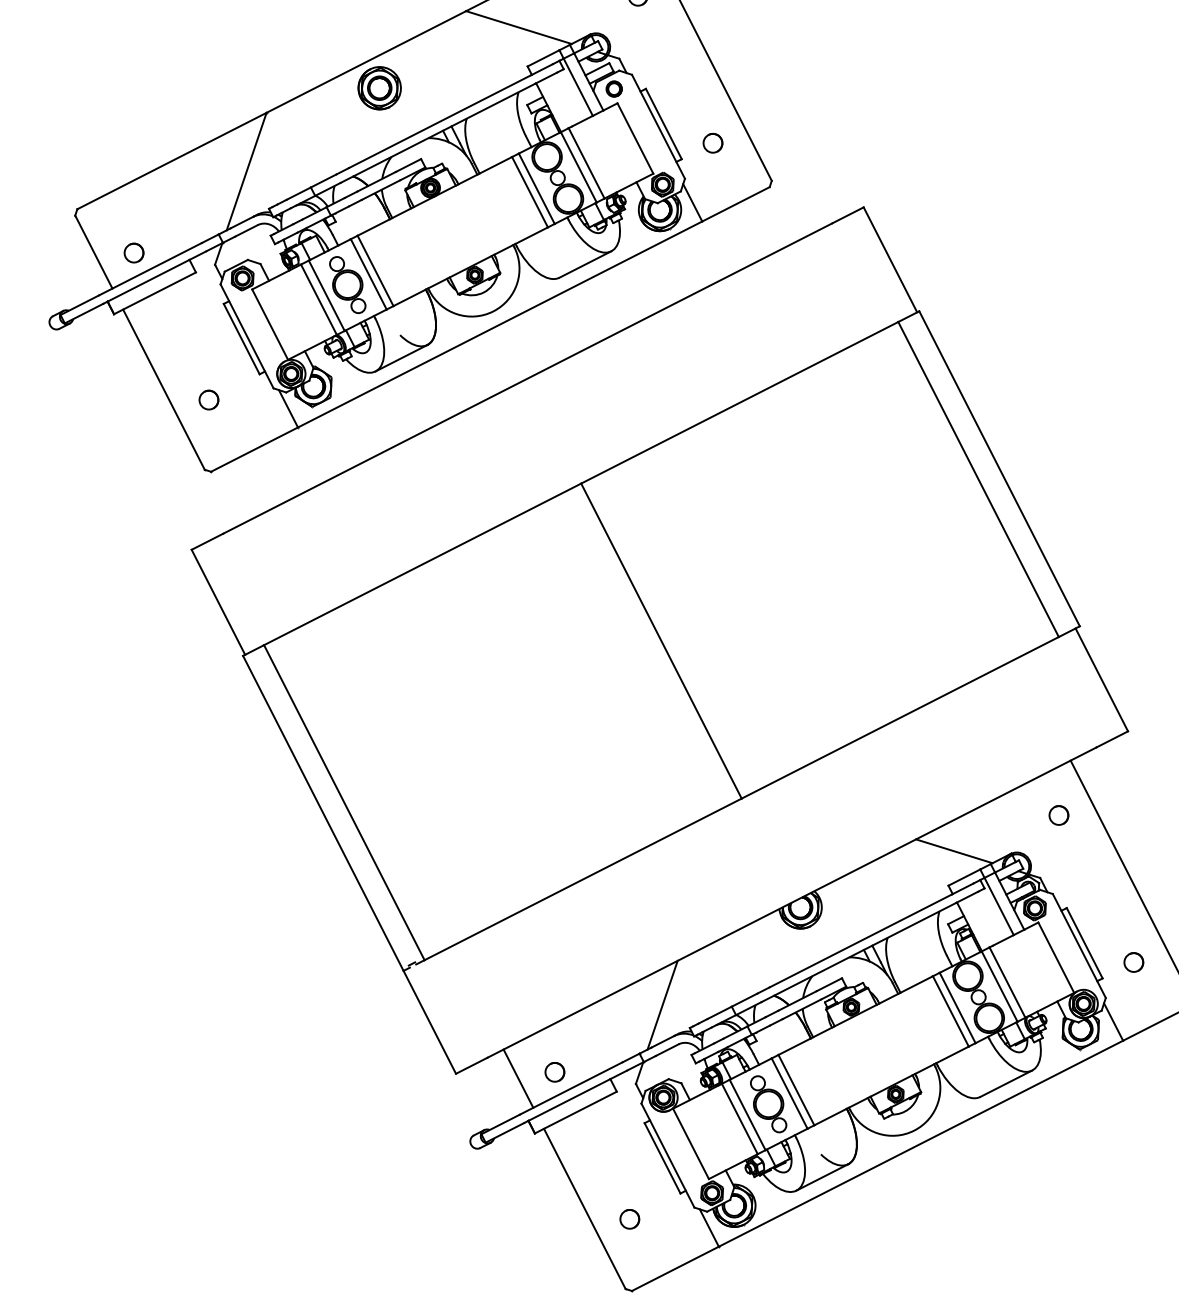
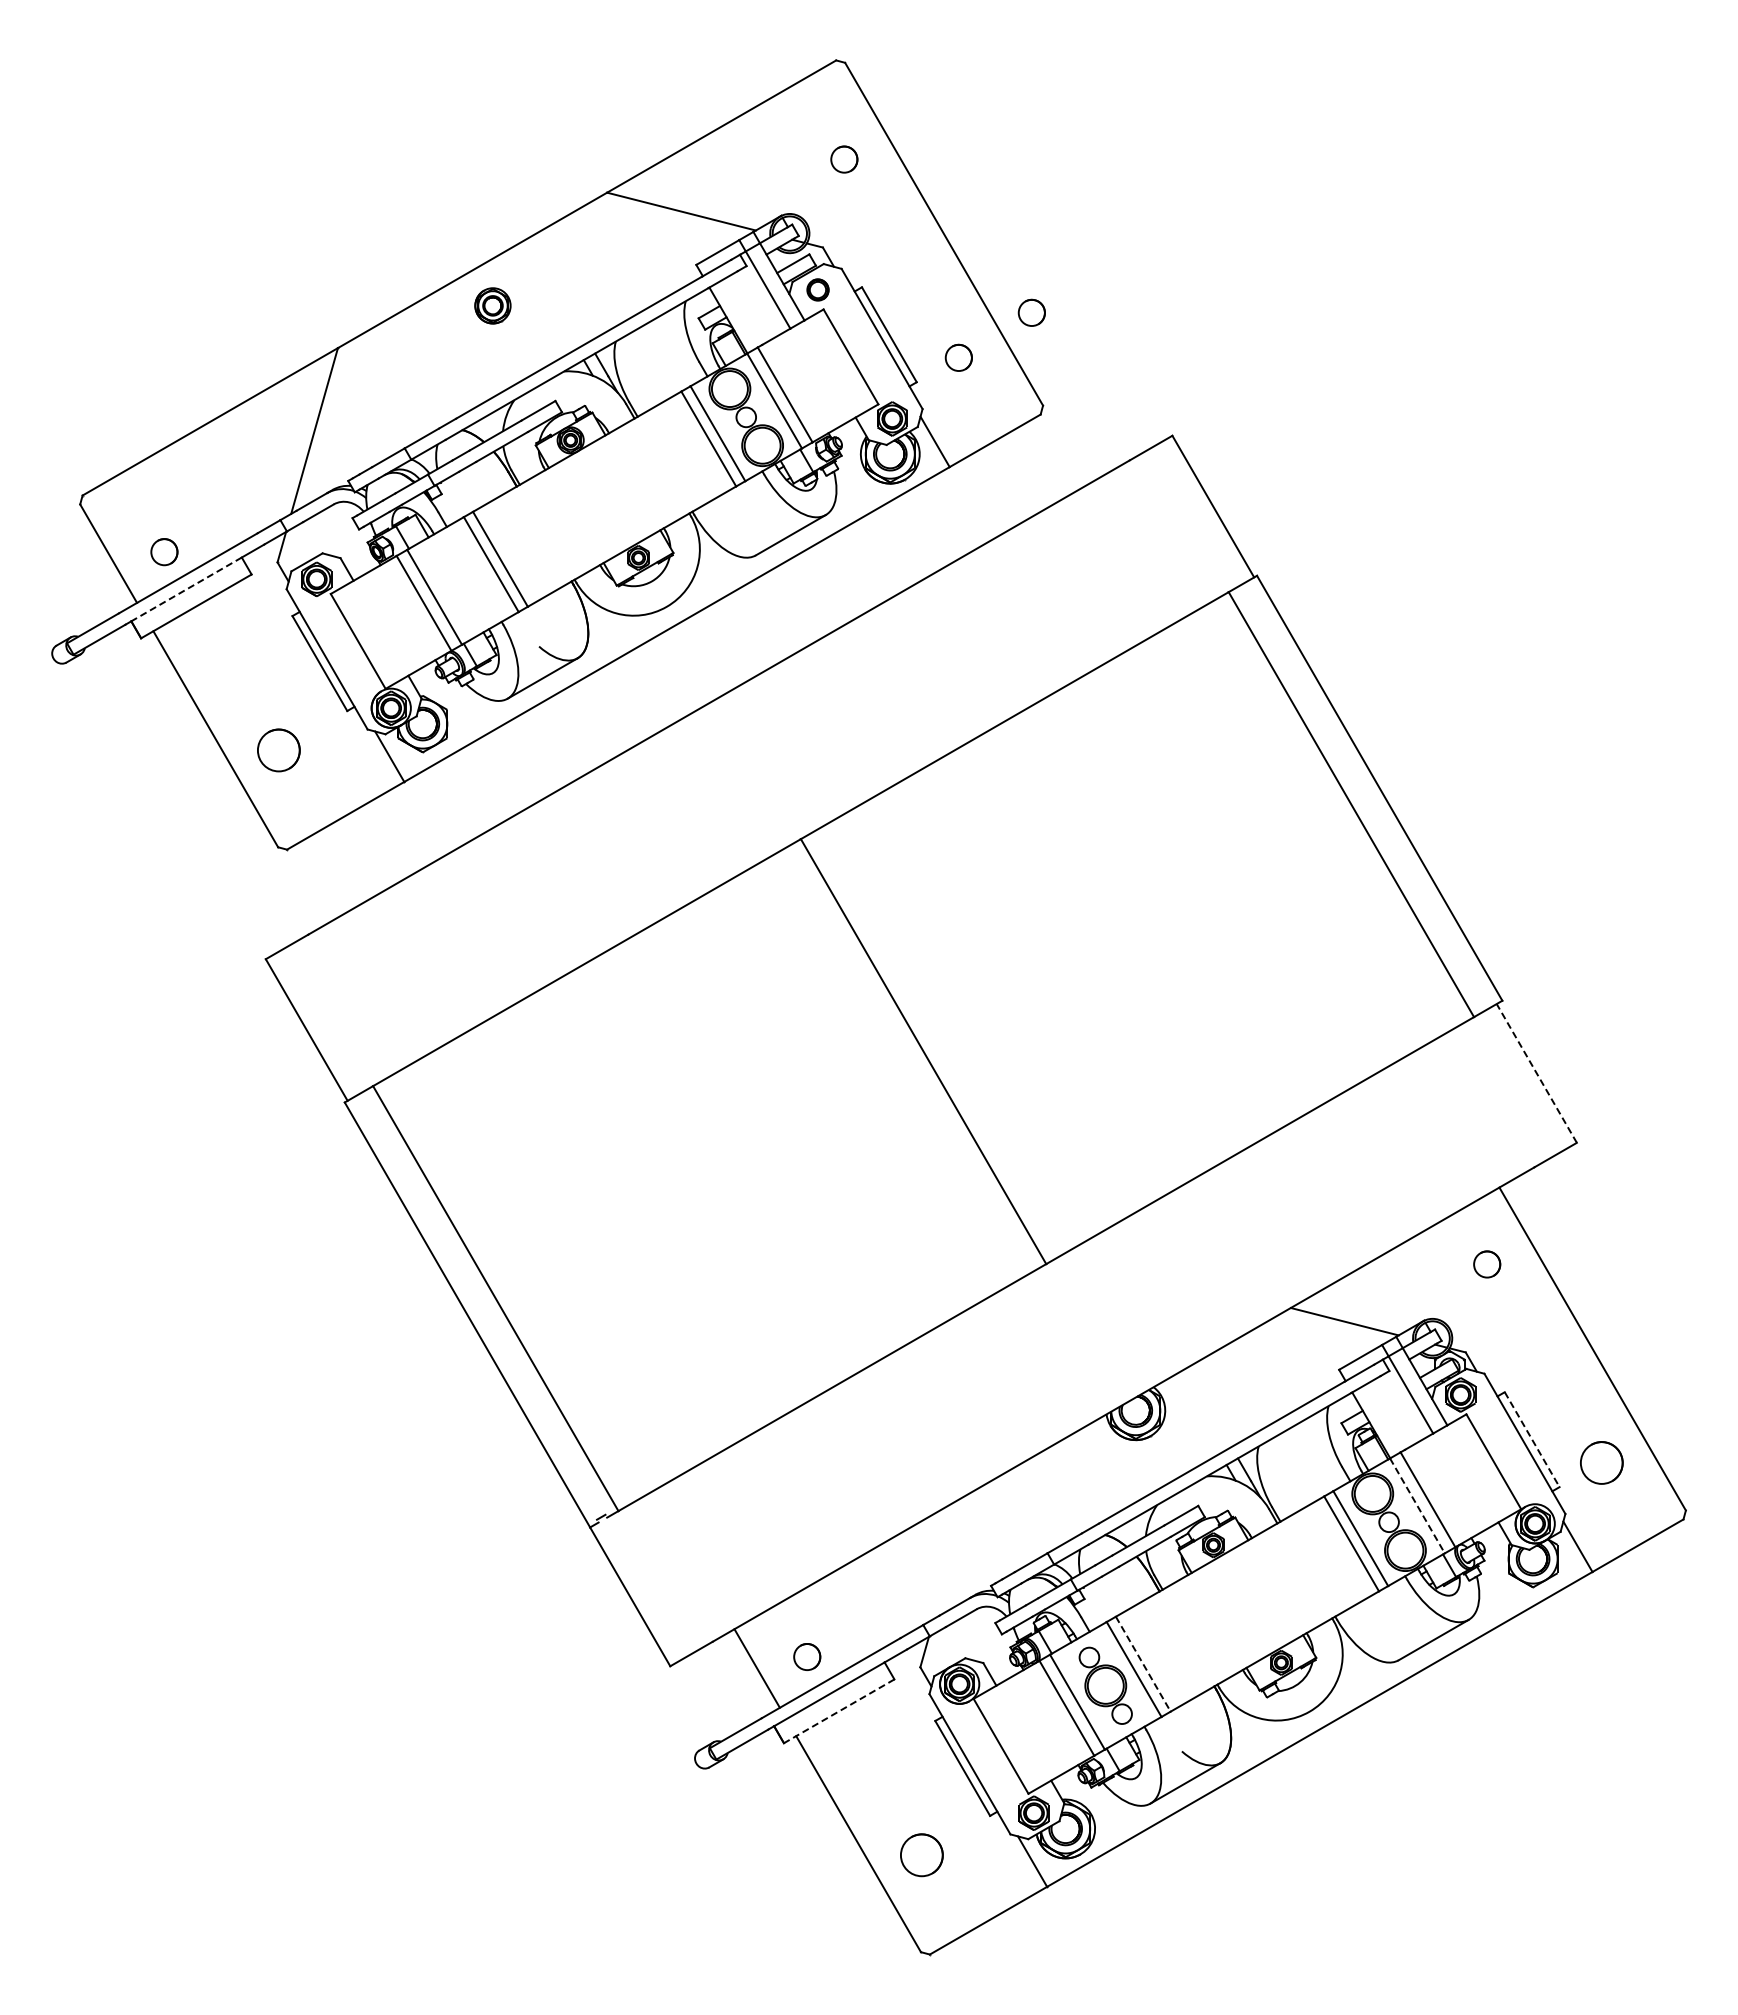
part: (379, 88) -> (492, 305), size x0.6
circle: (766, 113) -> (1031, 312), added
line: (148, 280) -> (186, 589), solid -> dashed
part: (347, 284) -> (462, 580), removed
circle: (208, 400) -> (278, 750), size x1.6
line: (1101, 679) -> (1536, 1073), solid -> dashed
line: (1084, 943) -> (1532, 1439), solid -> dashed
circle: (1133, 962) -> (1601, 1462), size x1.6
line: (999, 986) -> (1417, 1505), solid -> dashed
line: (662, 1004) -> (951, 1555), removed
line: (796, 1090) -> (1143, 1664), solid -> dashed
line: (576, 1112) -> (839, 1711), solid -> dashed
circle: (629, 1219) -> (921, 1855), size x1.6

